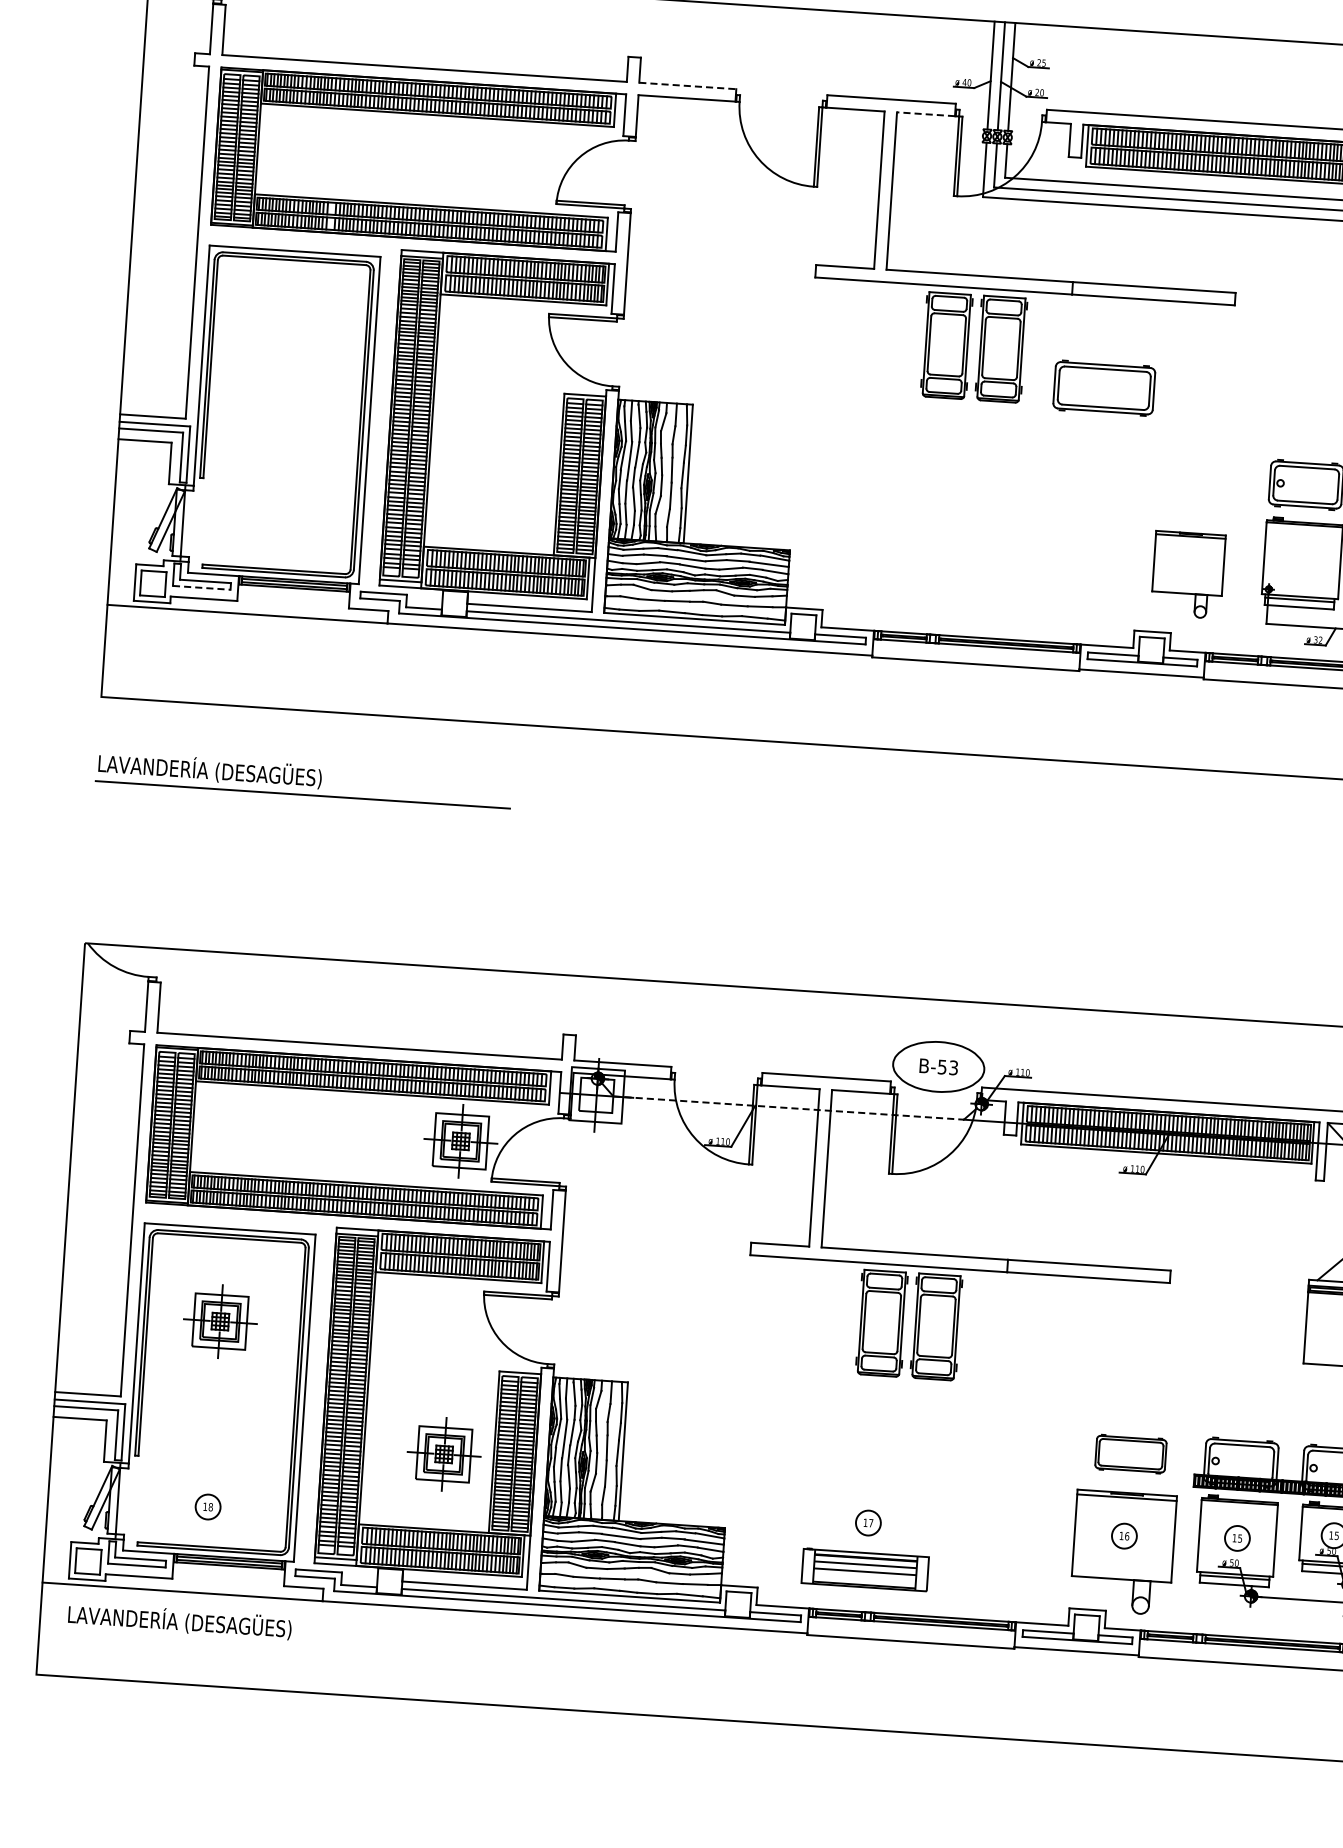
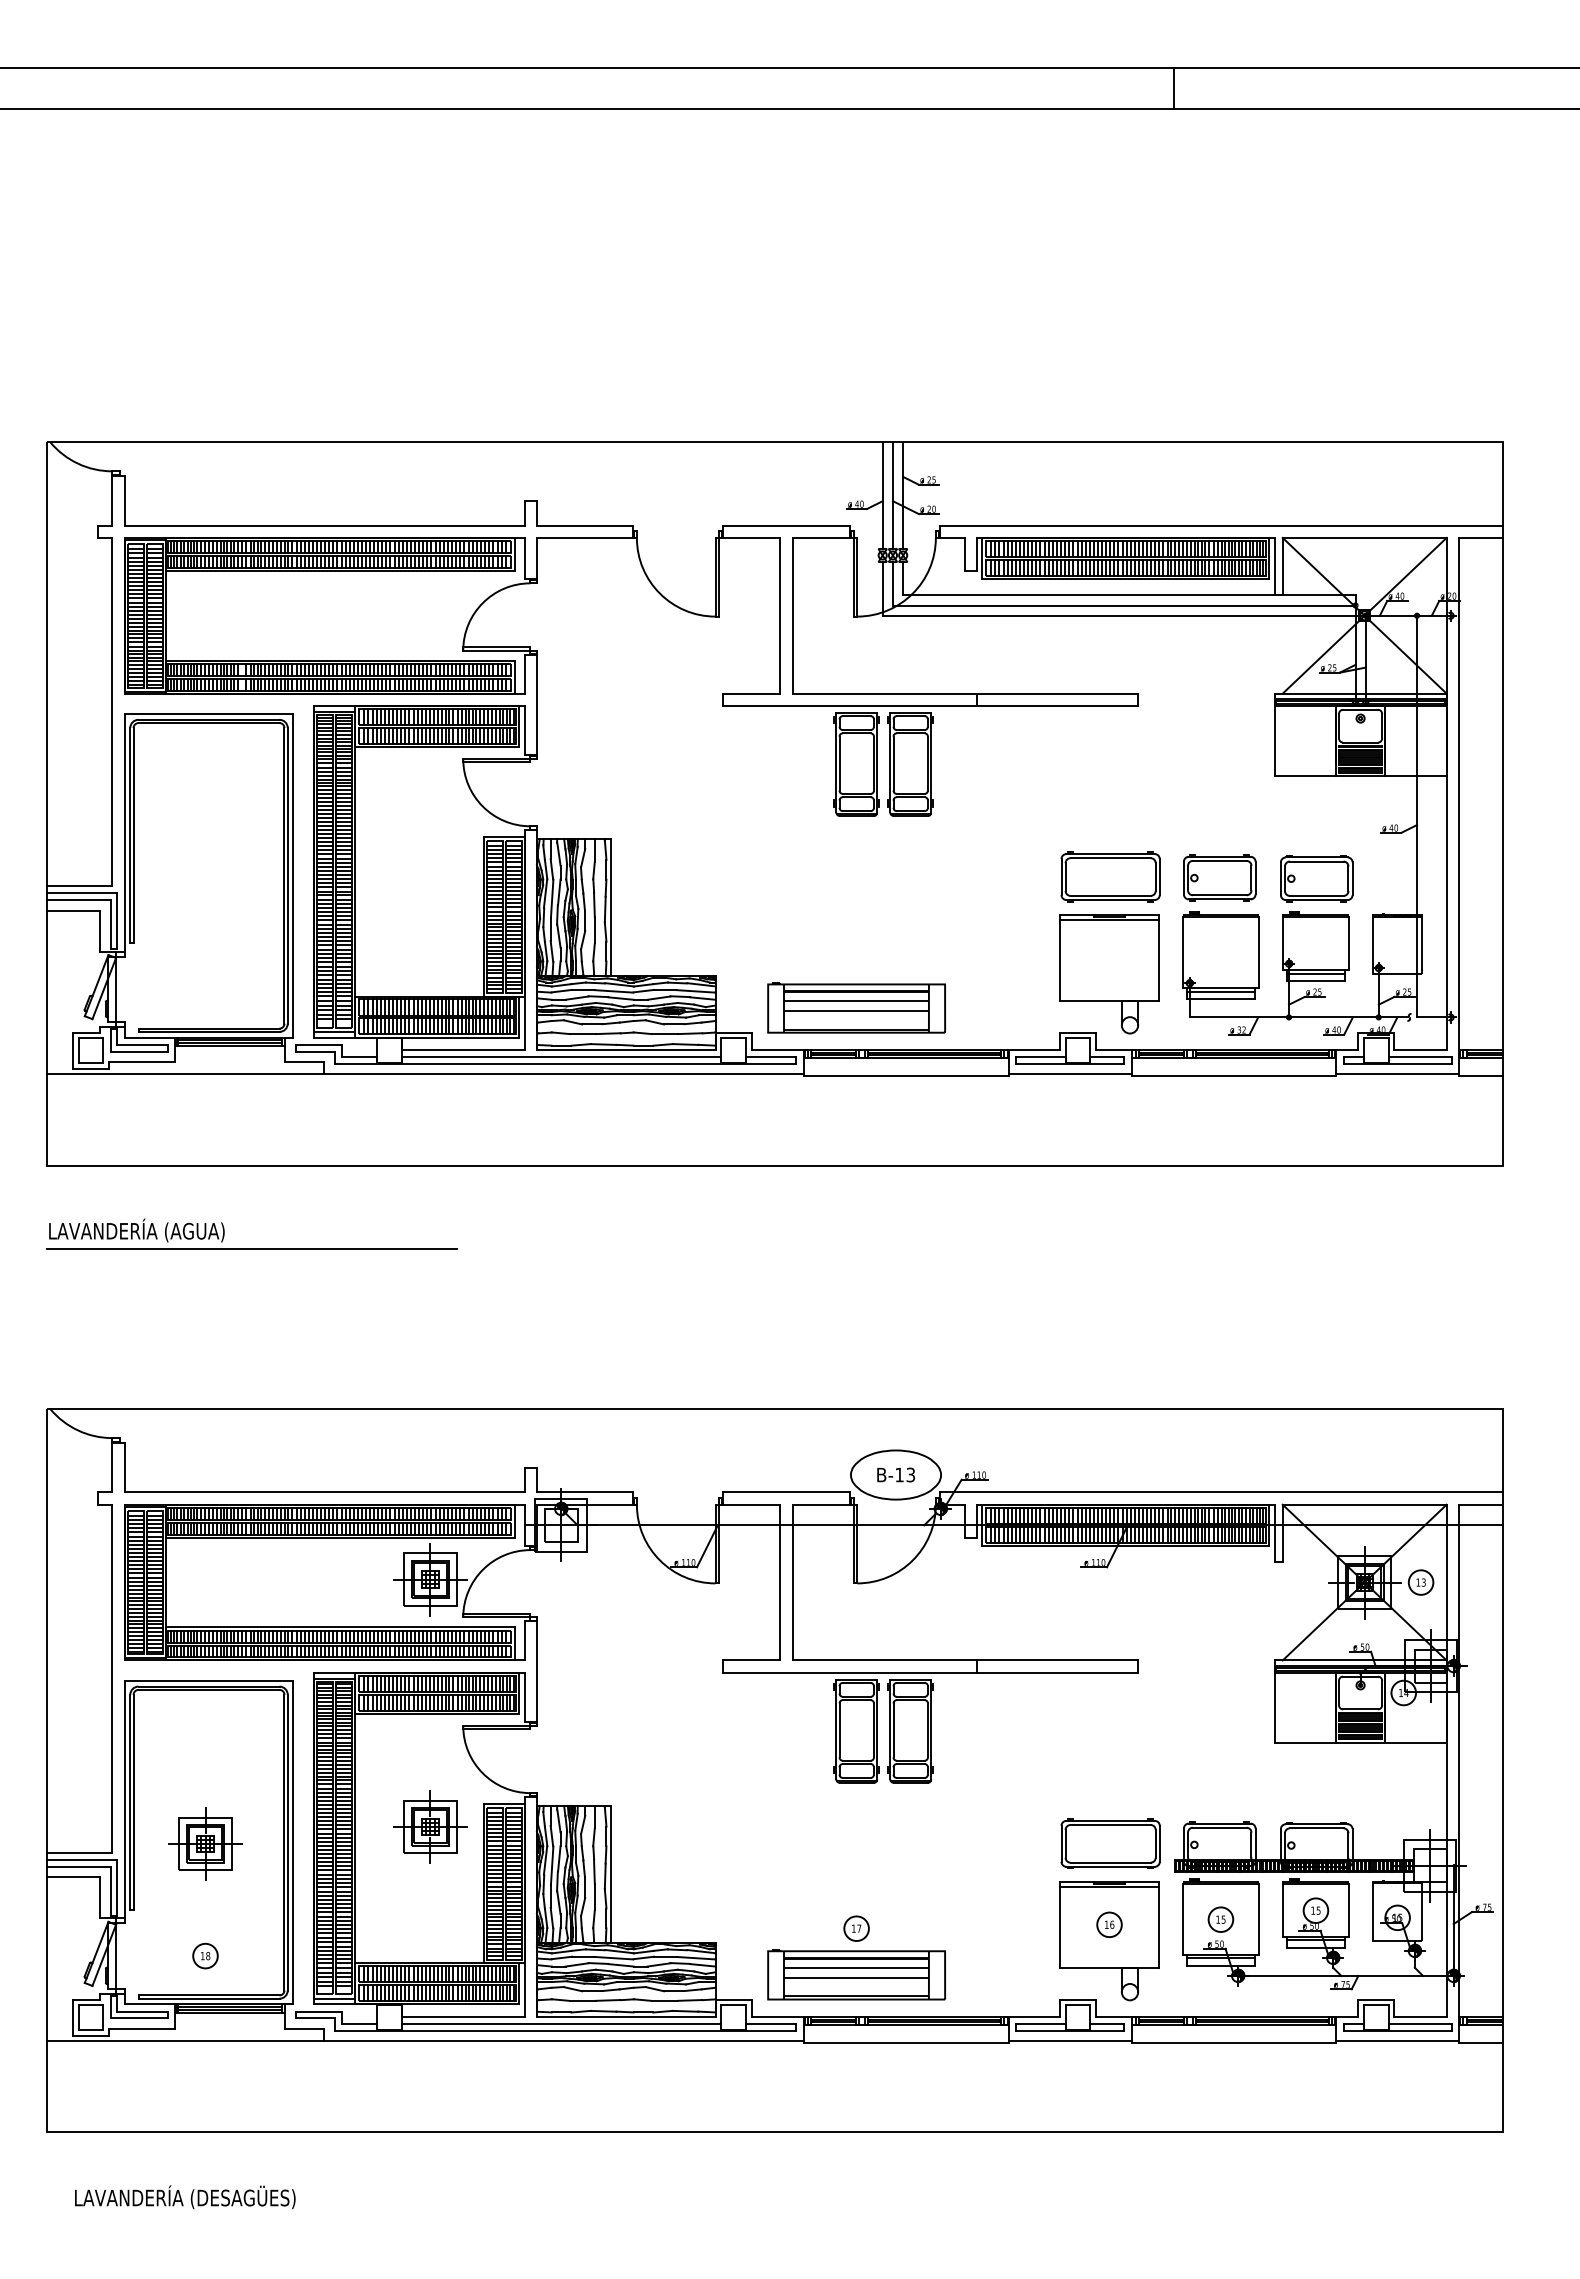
line: (687, 85) -> (584, 525), dashed -> solid
line: (926, 113) -> (821, 537), dashed -> solid
part: (1104, 387) -> (1110, 876), moved
part: (1188, 575) -> (1109, 974), size x1.43
line: (202, 587) -> (139, 1051), dashed -> solid
part: (930, 591) -> (856, 1007), added
text: (271, 774) -> (219, 1230), LAVANDERÍA (DESAGÜES) -> LAVANDERÍA (AGUA)
text: (942, 1066) -> (899, 1474), B-53 -> B-13
line: (789, 1108) -> (751, 1525), dashed -> solid
part: (220, 1321) -> (205, 1843), moved
part: (1130, 1453) -> (1110, 1843), size x1.43
part: (444, 1454) -> (430, 1826), moved
part: (865, 1569) -> (856, 1974), size x1.43
text: (180, 1621) -> (185, 2197), moved

